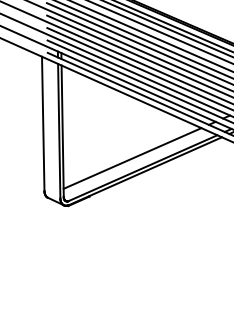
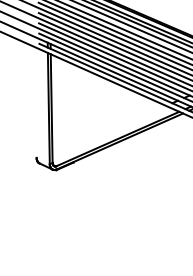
line: (43, 123) -> (35, 102), removed
line: (132, 158) -> (109, 130), removed

